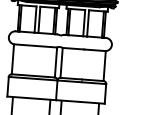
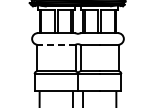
line: (34, 45) -> (55, 44), solid -> dashed

